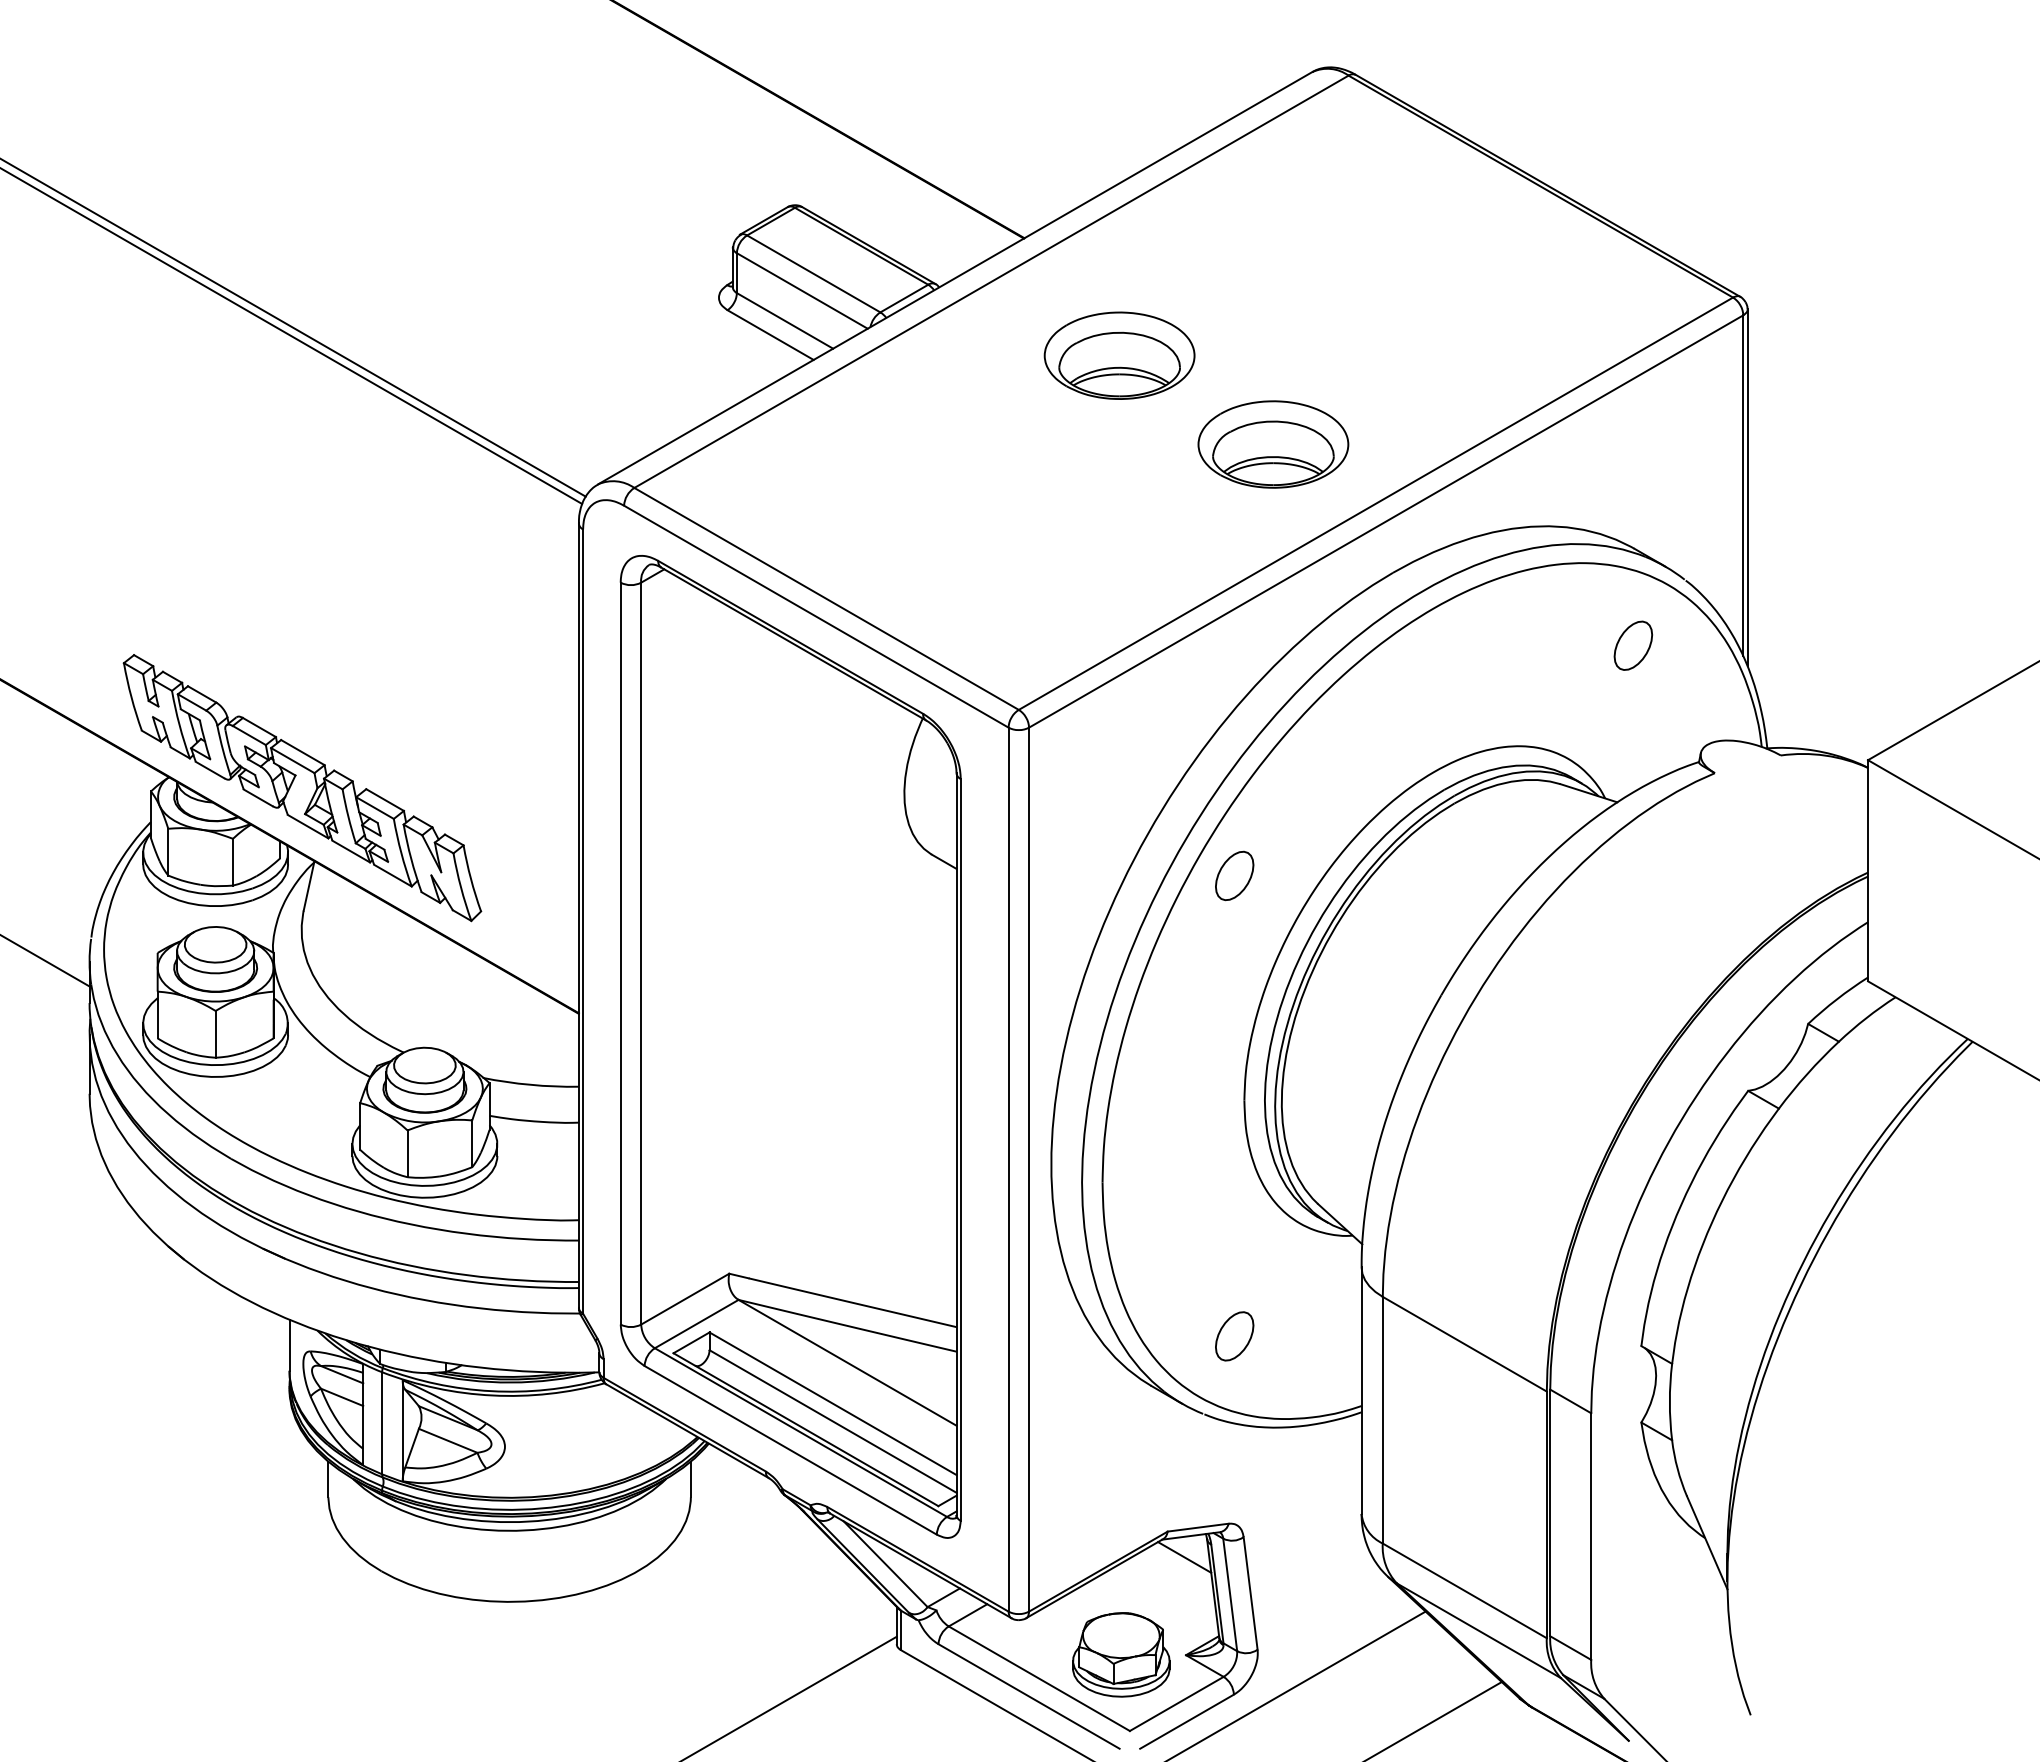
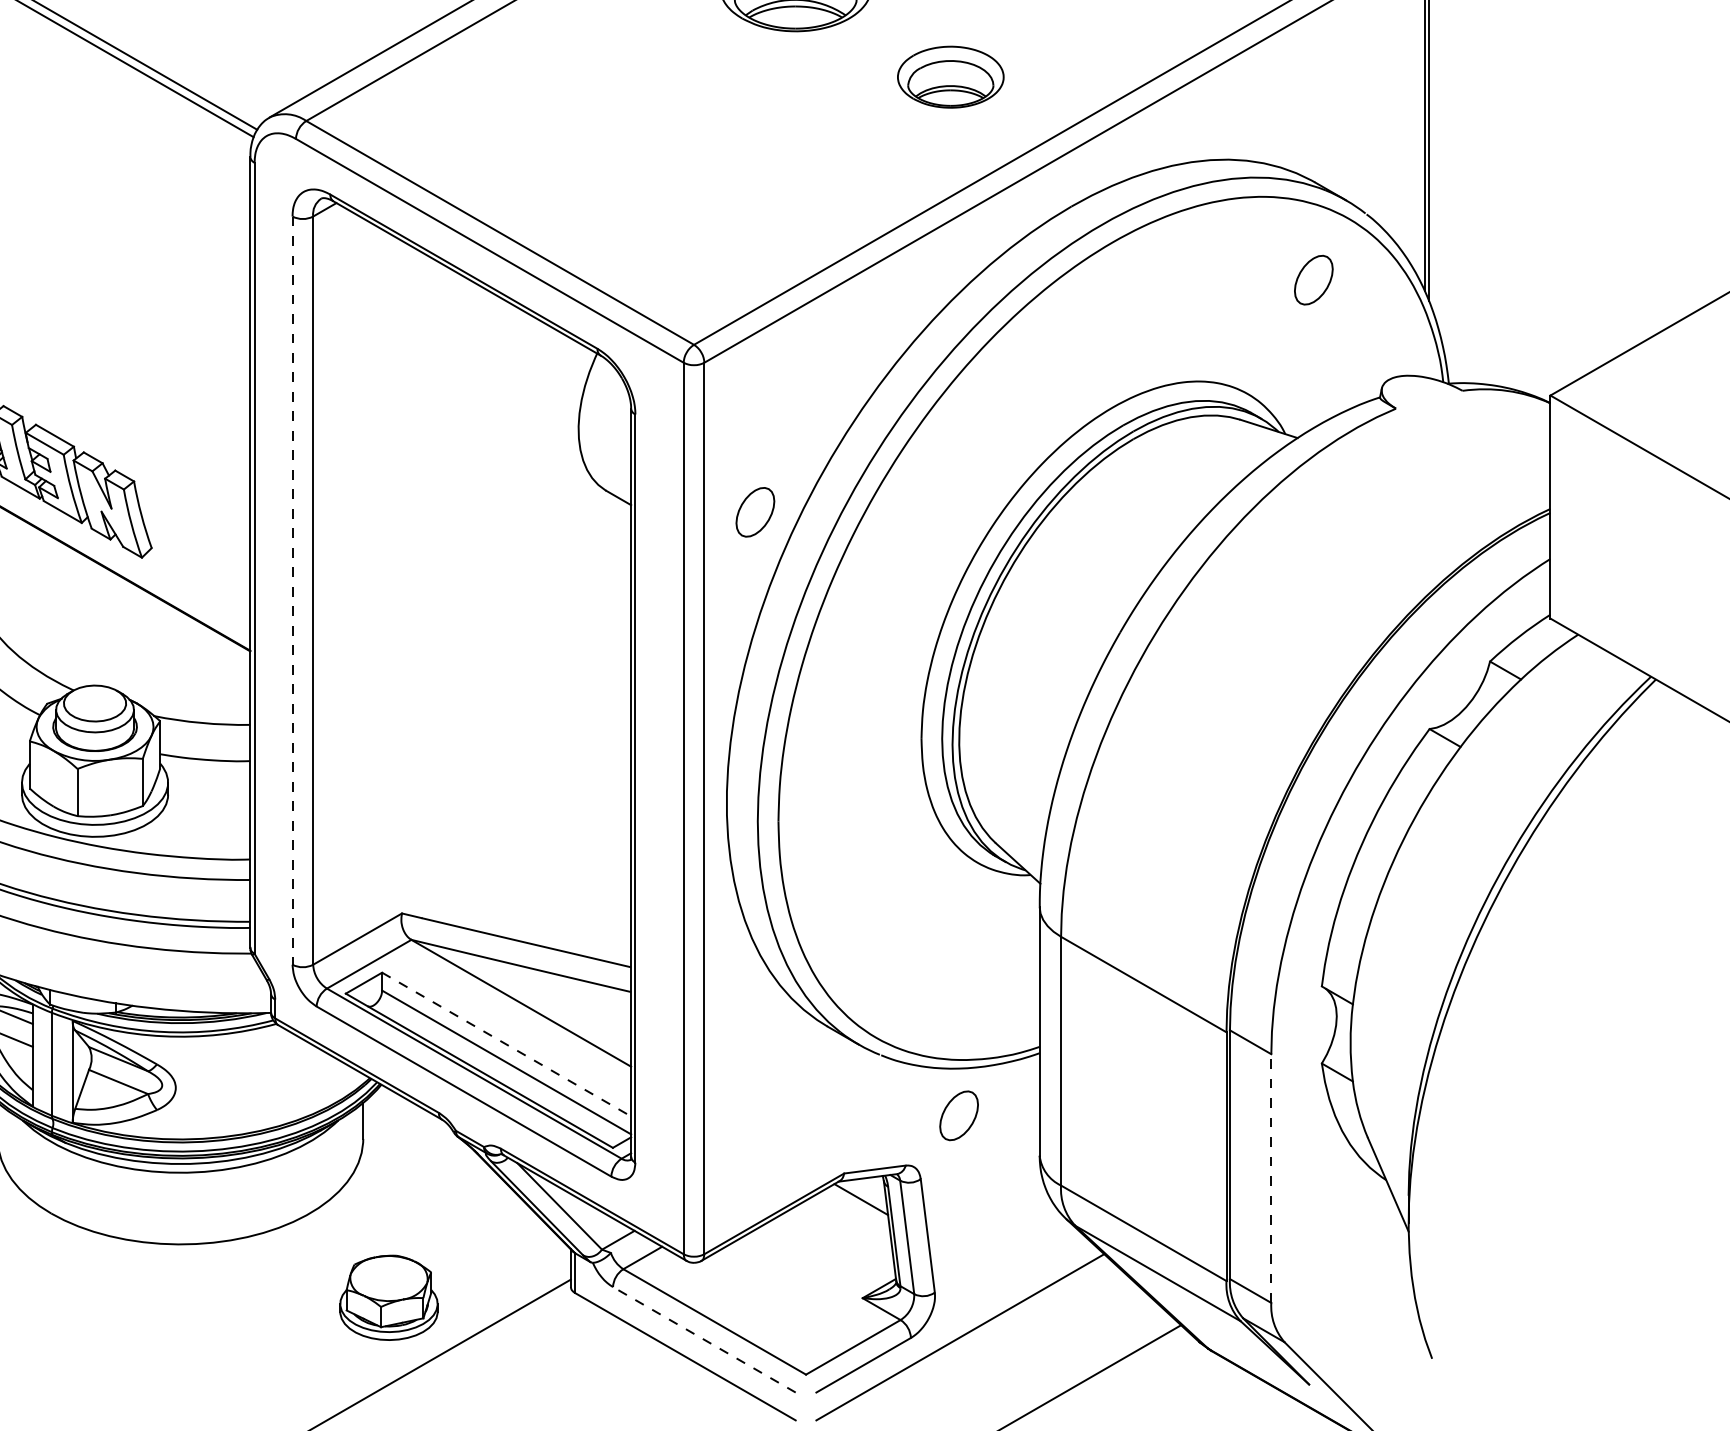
part: (1273, 444) -> (950, 77), size x0.7
part: (1234, 875) -> (755, 511), moved
line: (620, 953) -> (292, 590), solid -> dashed
part: (1234, 1336) -> (958, 1115), moved
line: (833, 1403) -> (507, 1044), solid -> dashed
line: (1591, 1536) -> (1271, 1178), solid -> dashed
part: (1121, 1654) -> (389, 1297), moved
line: (1029, 1696) -> (704, 1339), solid -> dashed

